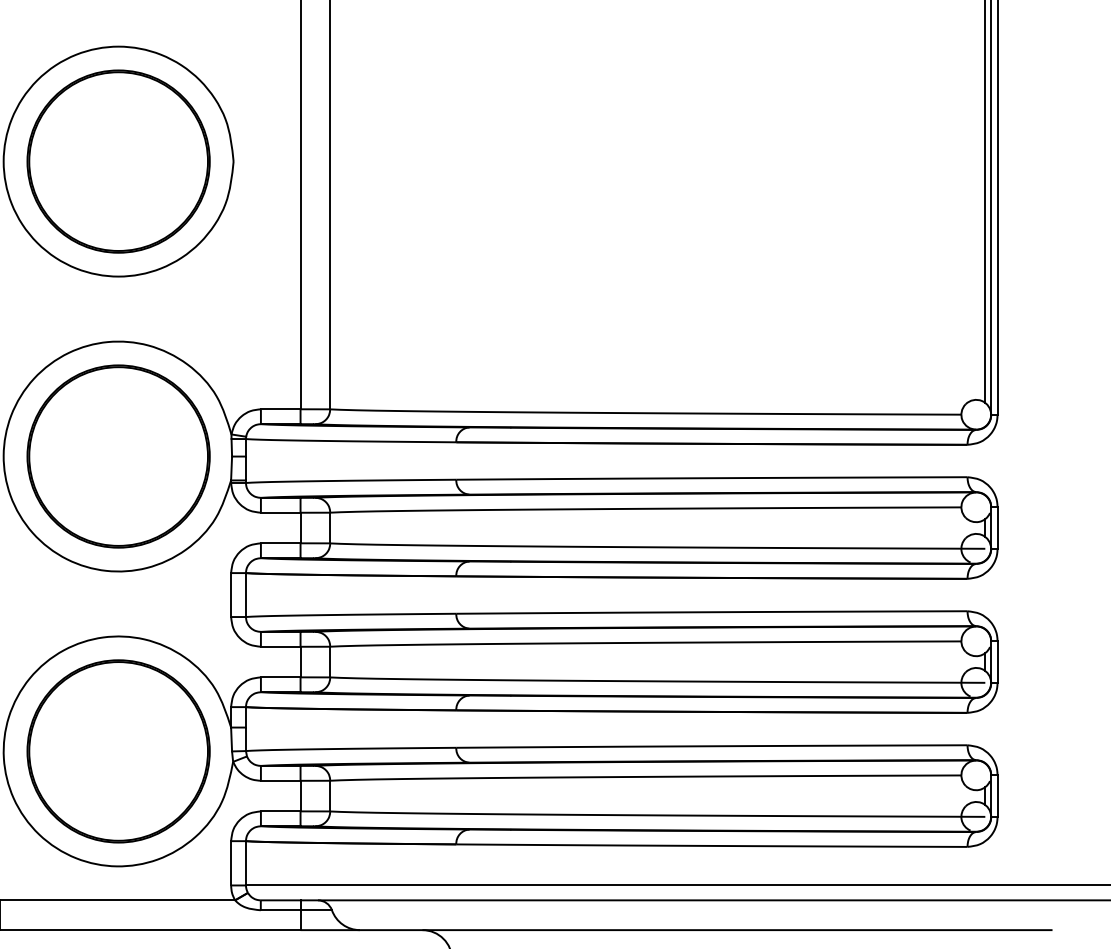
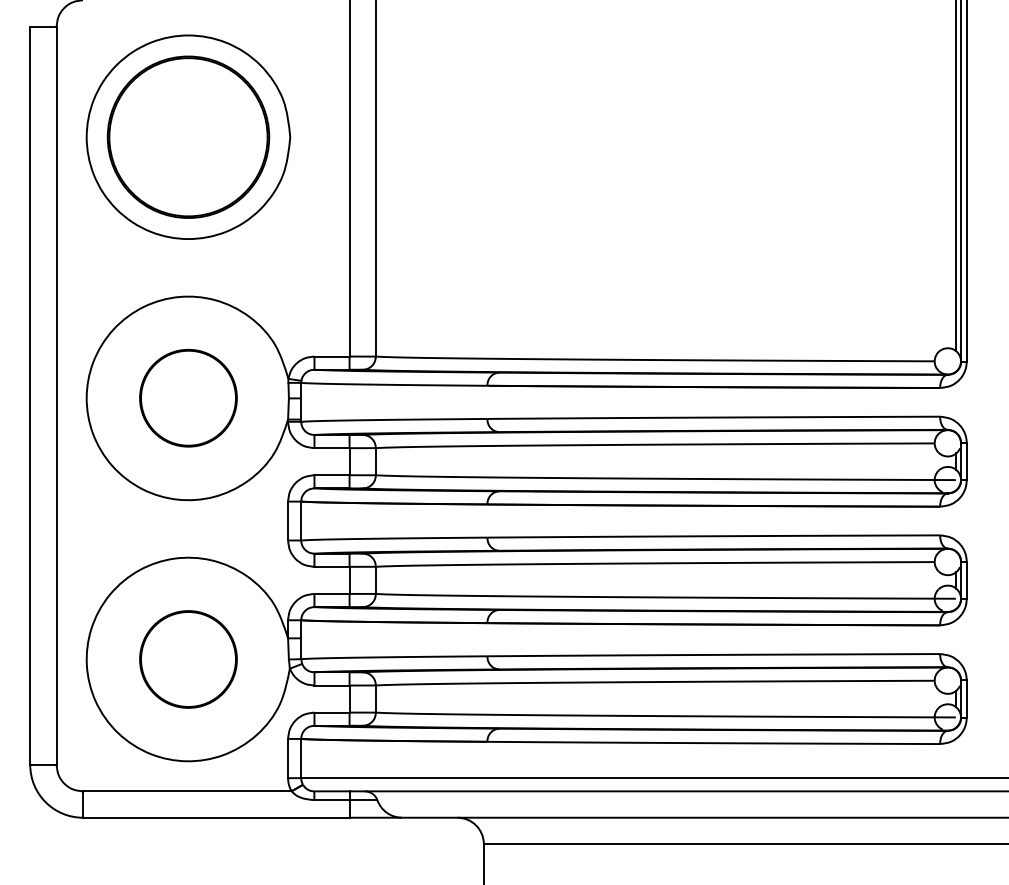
part: (118, 455) -> (188, 397), size x0.6
part: (118, 751) -> (188, 659), size x0.6

